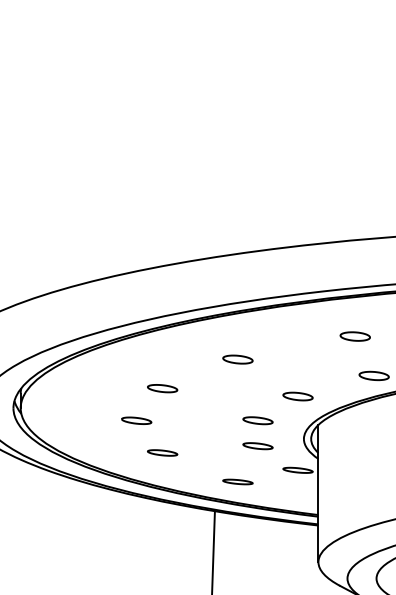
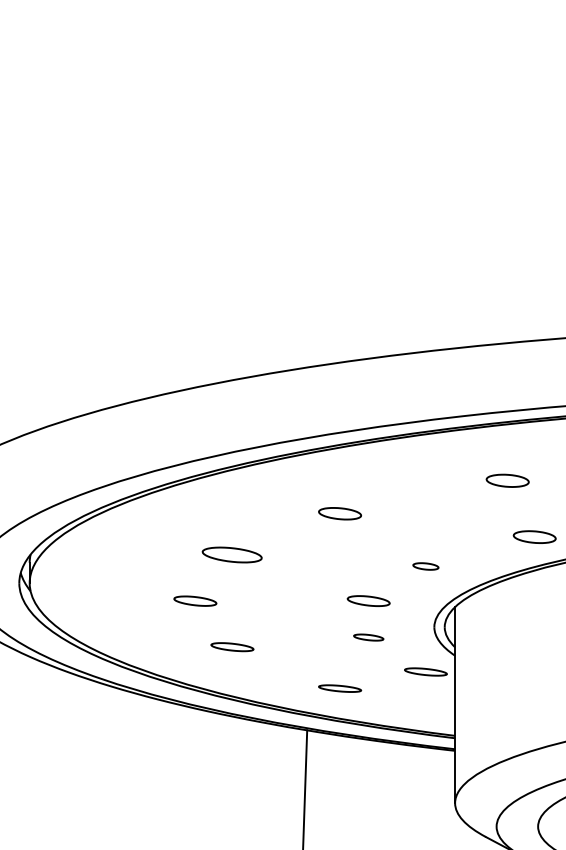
part: (162, 388) -> (232, 555), size x1.4
part: (297, 396) -> (425, 566), size x0.6
part: (257, 446) -> (368, 637), size x0.7

